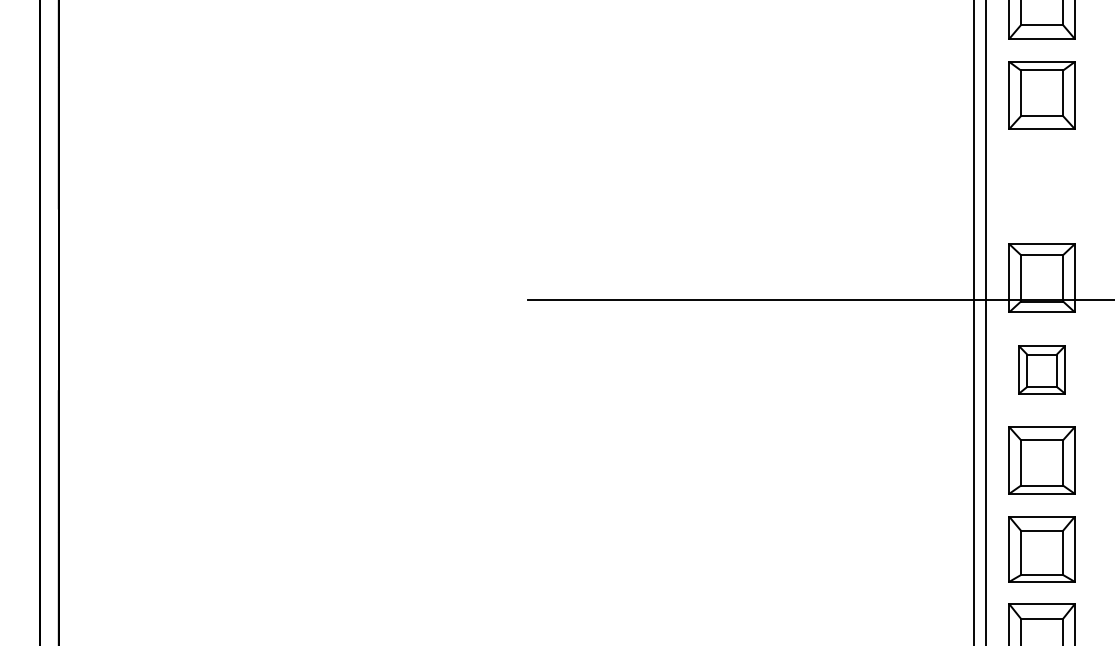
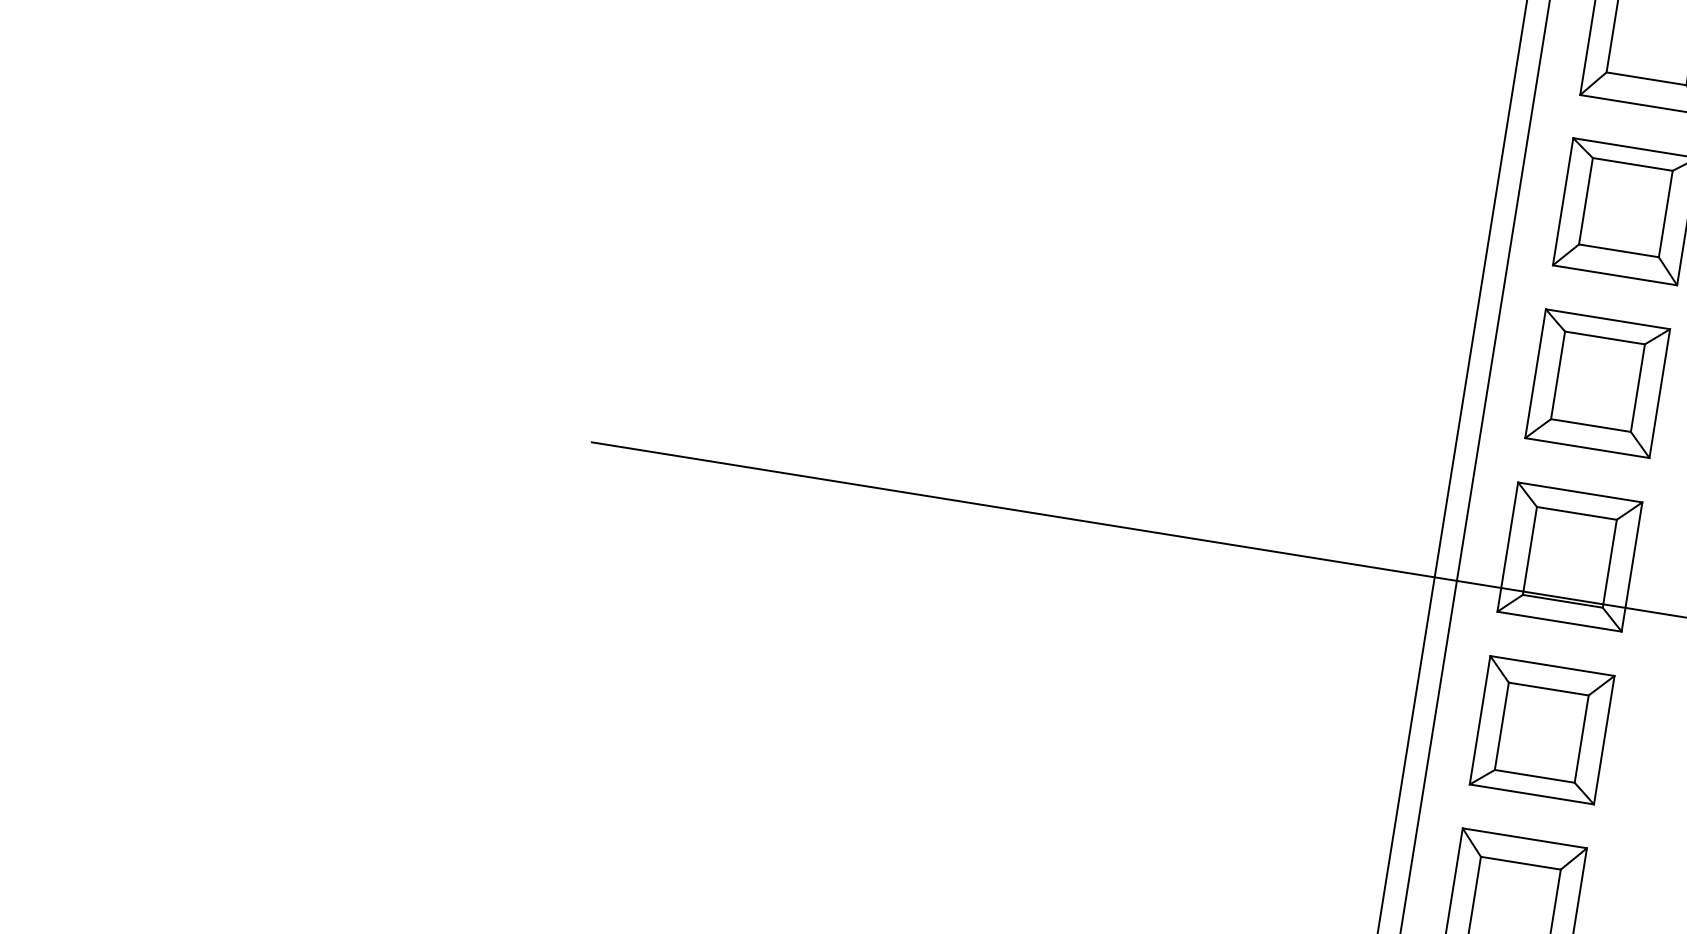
part: (1041, 186) -> (1596, 383), added
part: (1041, 369) -> (1541, 729), size x1.43

